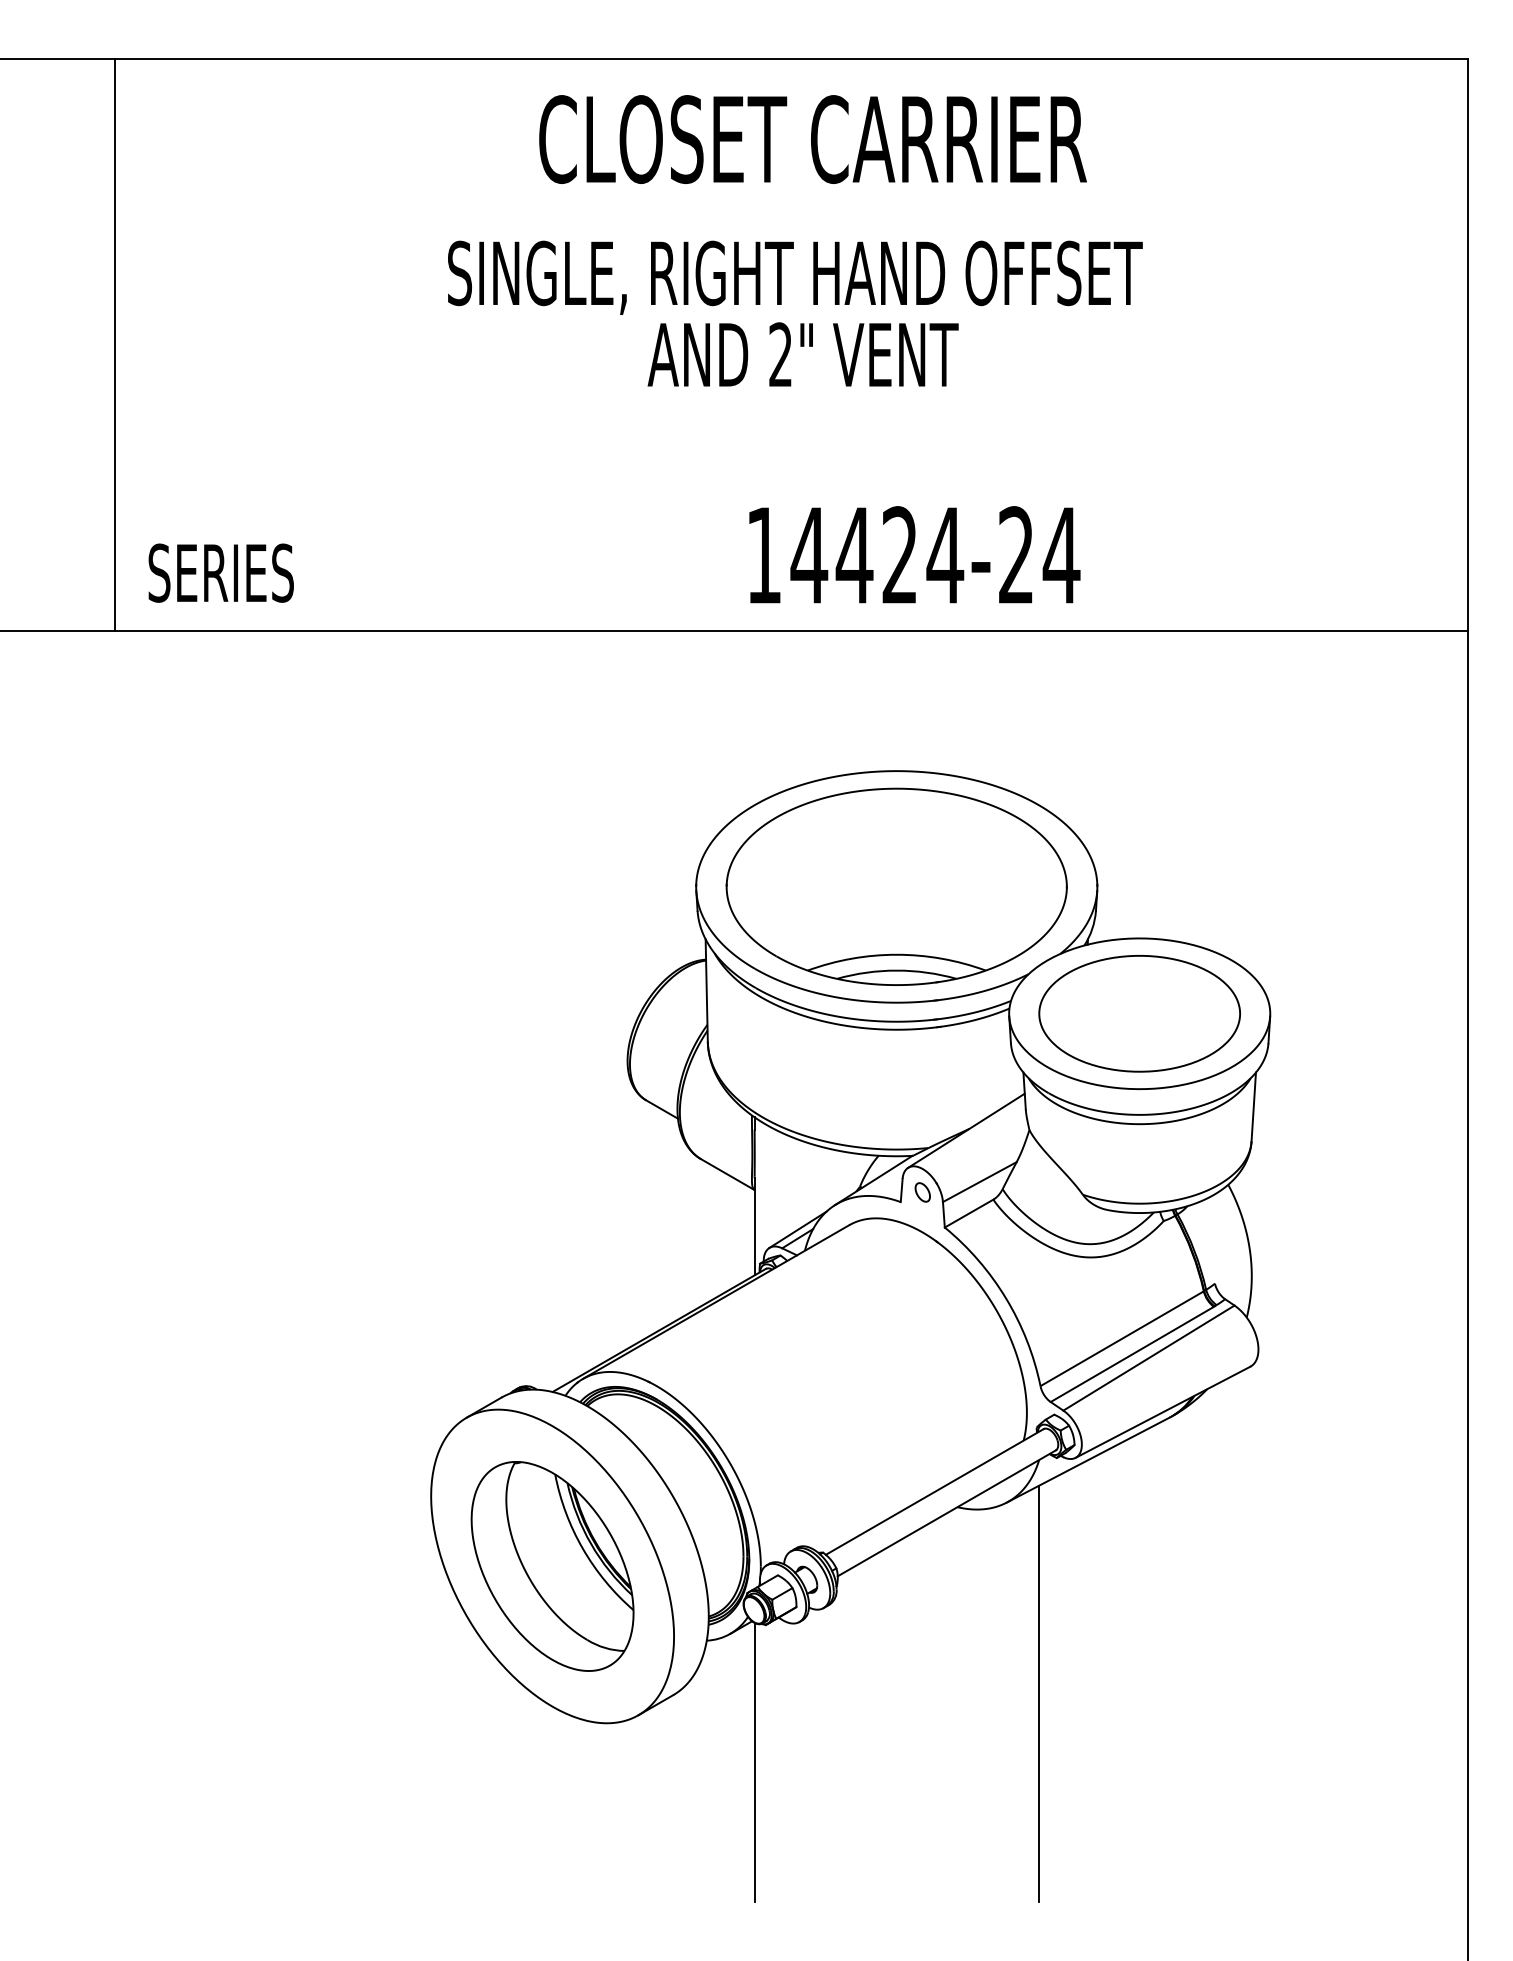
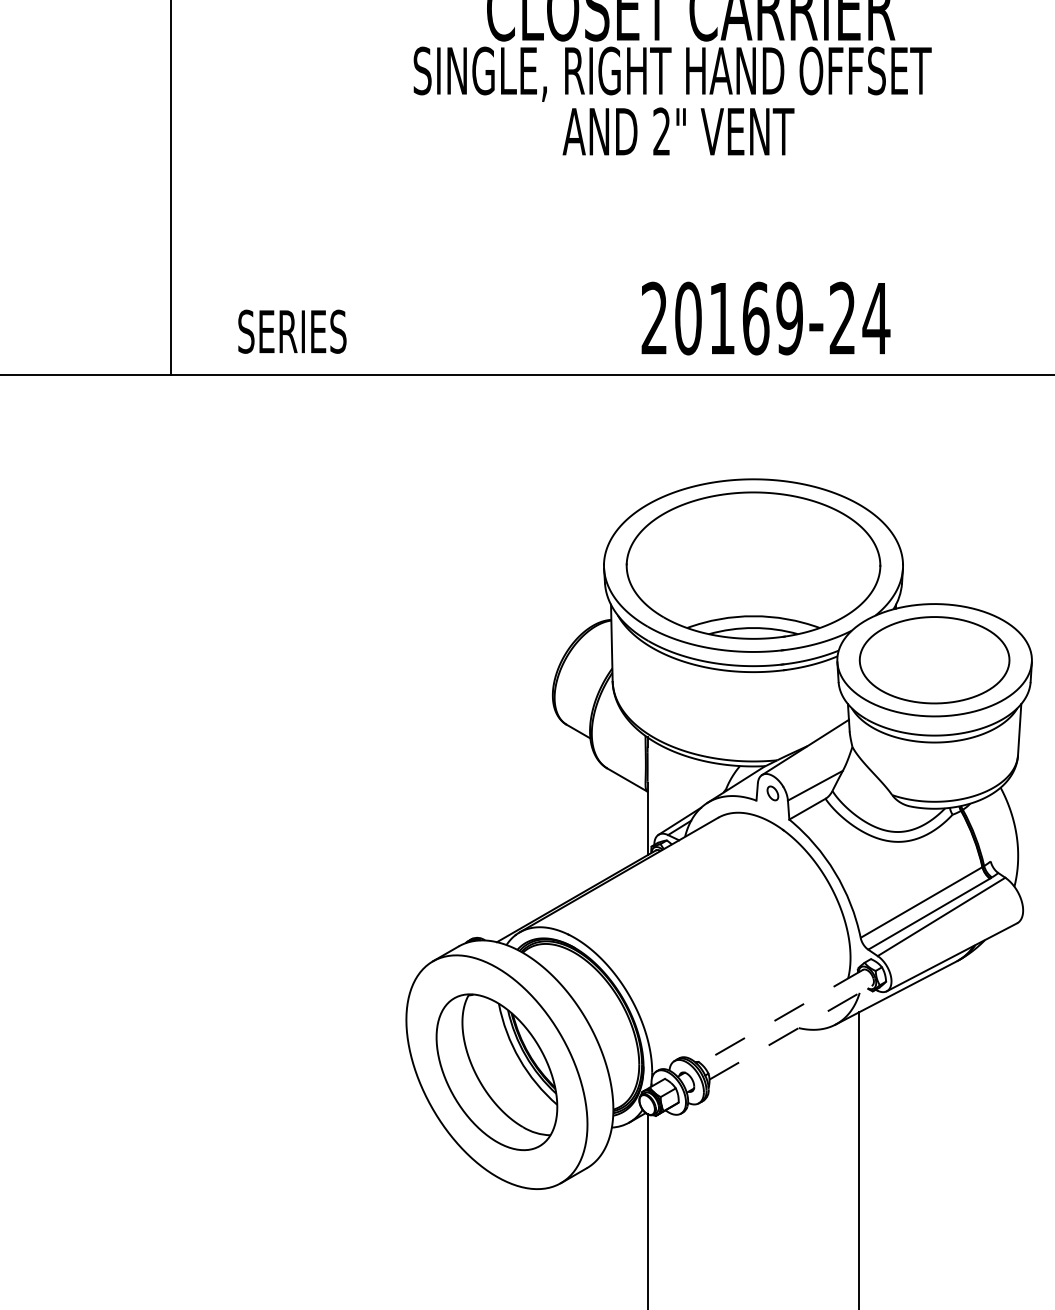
text: (795, 313) -> (672, 100), moved
text: (855, 555) -> (722, 318), 14424-24 -> 20169-24
text: (220, 572) -> (291, 331), moved
line: (934, 1491) -> (781, 1016), solid -> dashed
line: (947, 1513) -> (791, 1032), solid -> dashed

